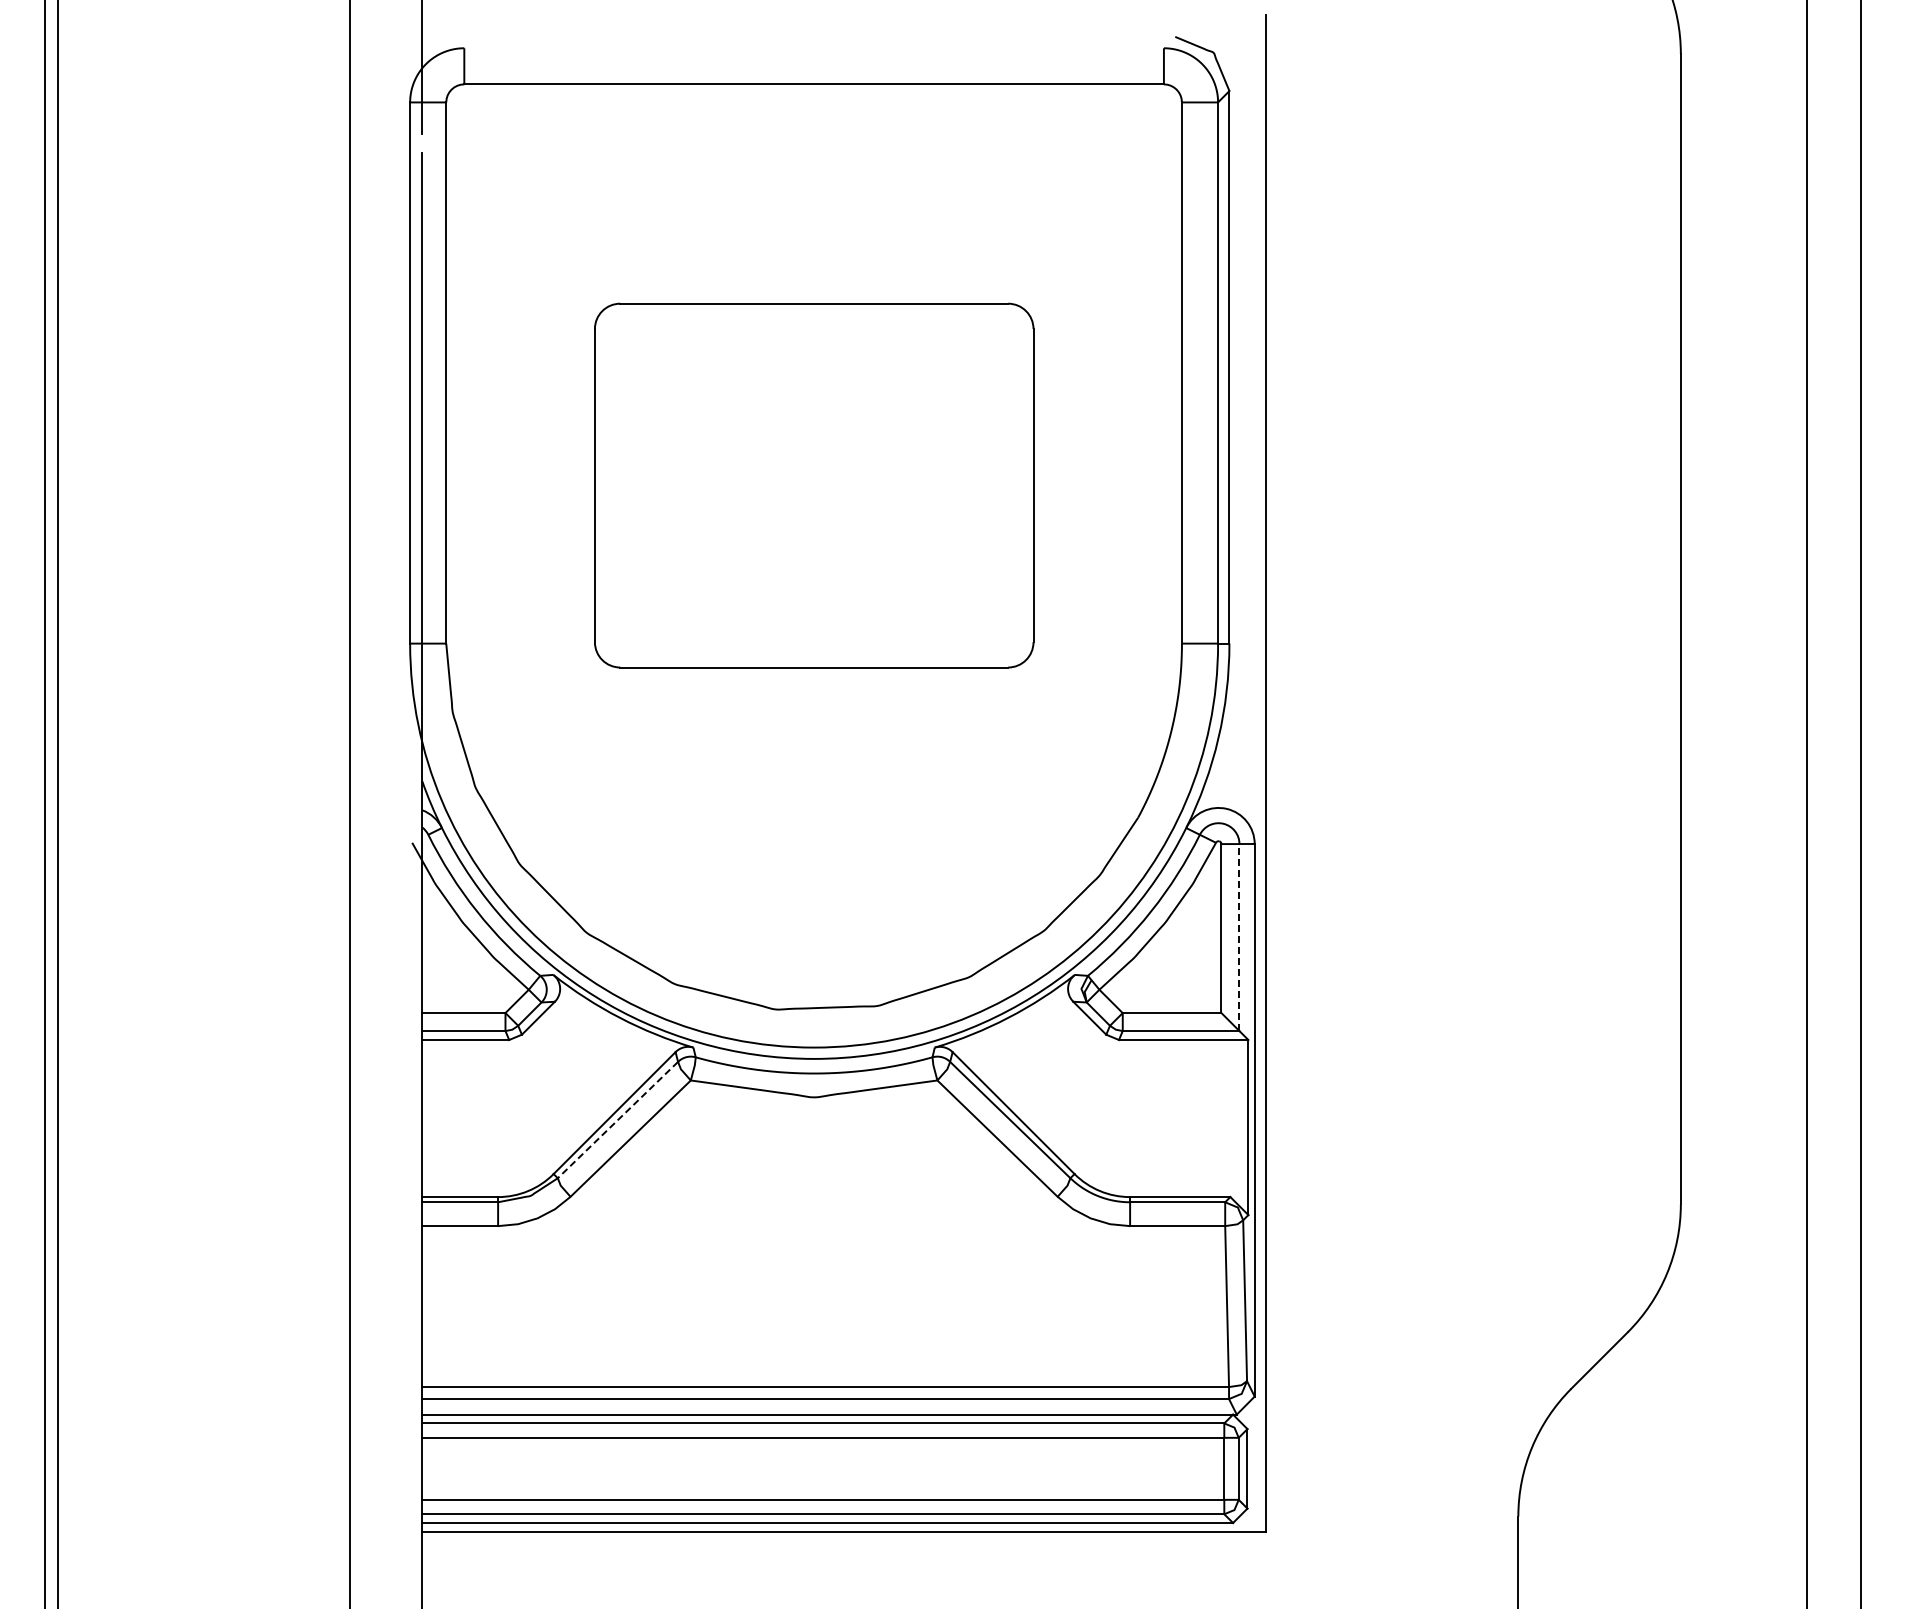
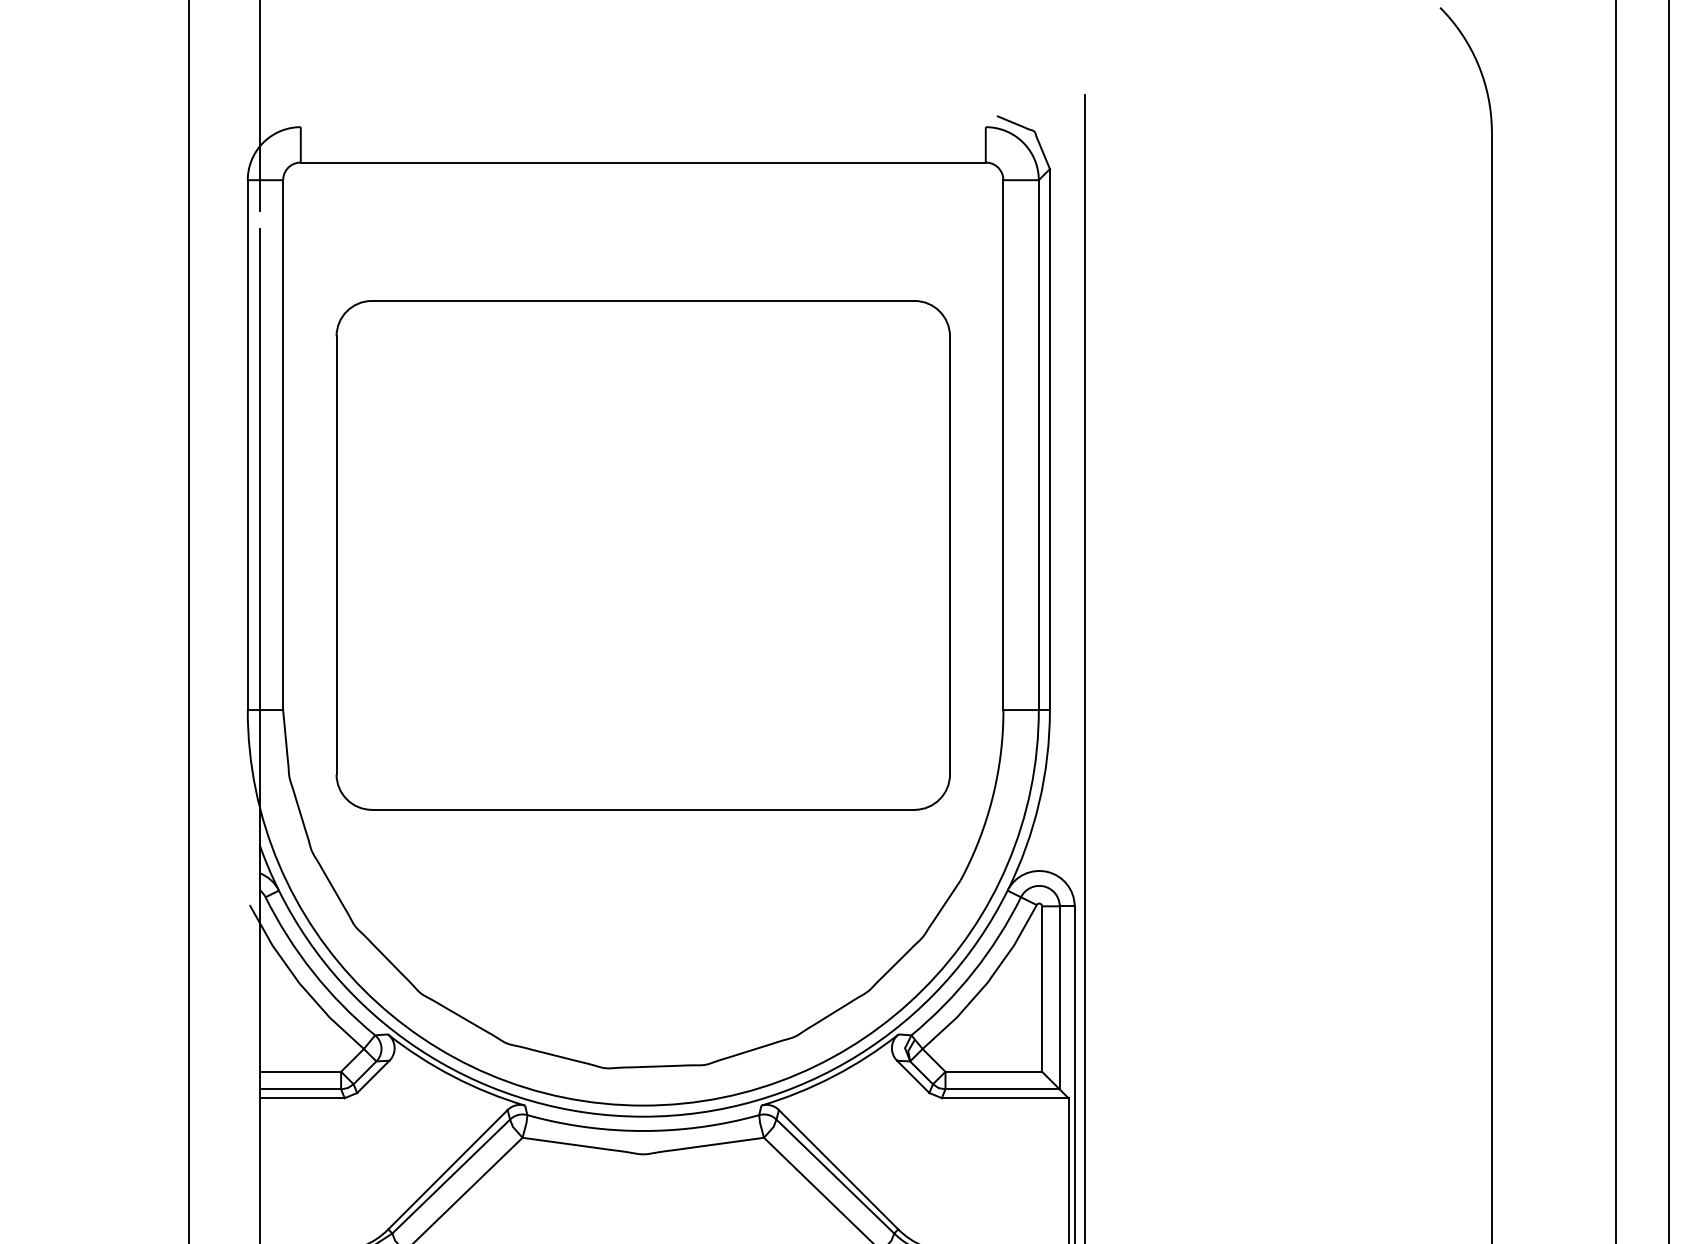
part: (814, 485) -> (643, 555), size x1.43
line: (1239, 937) -> (1059, 997), dashed -> solid
line: (617, 1120) -> (450, 1176), dashed -> solid

